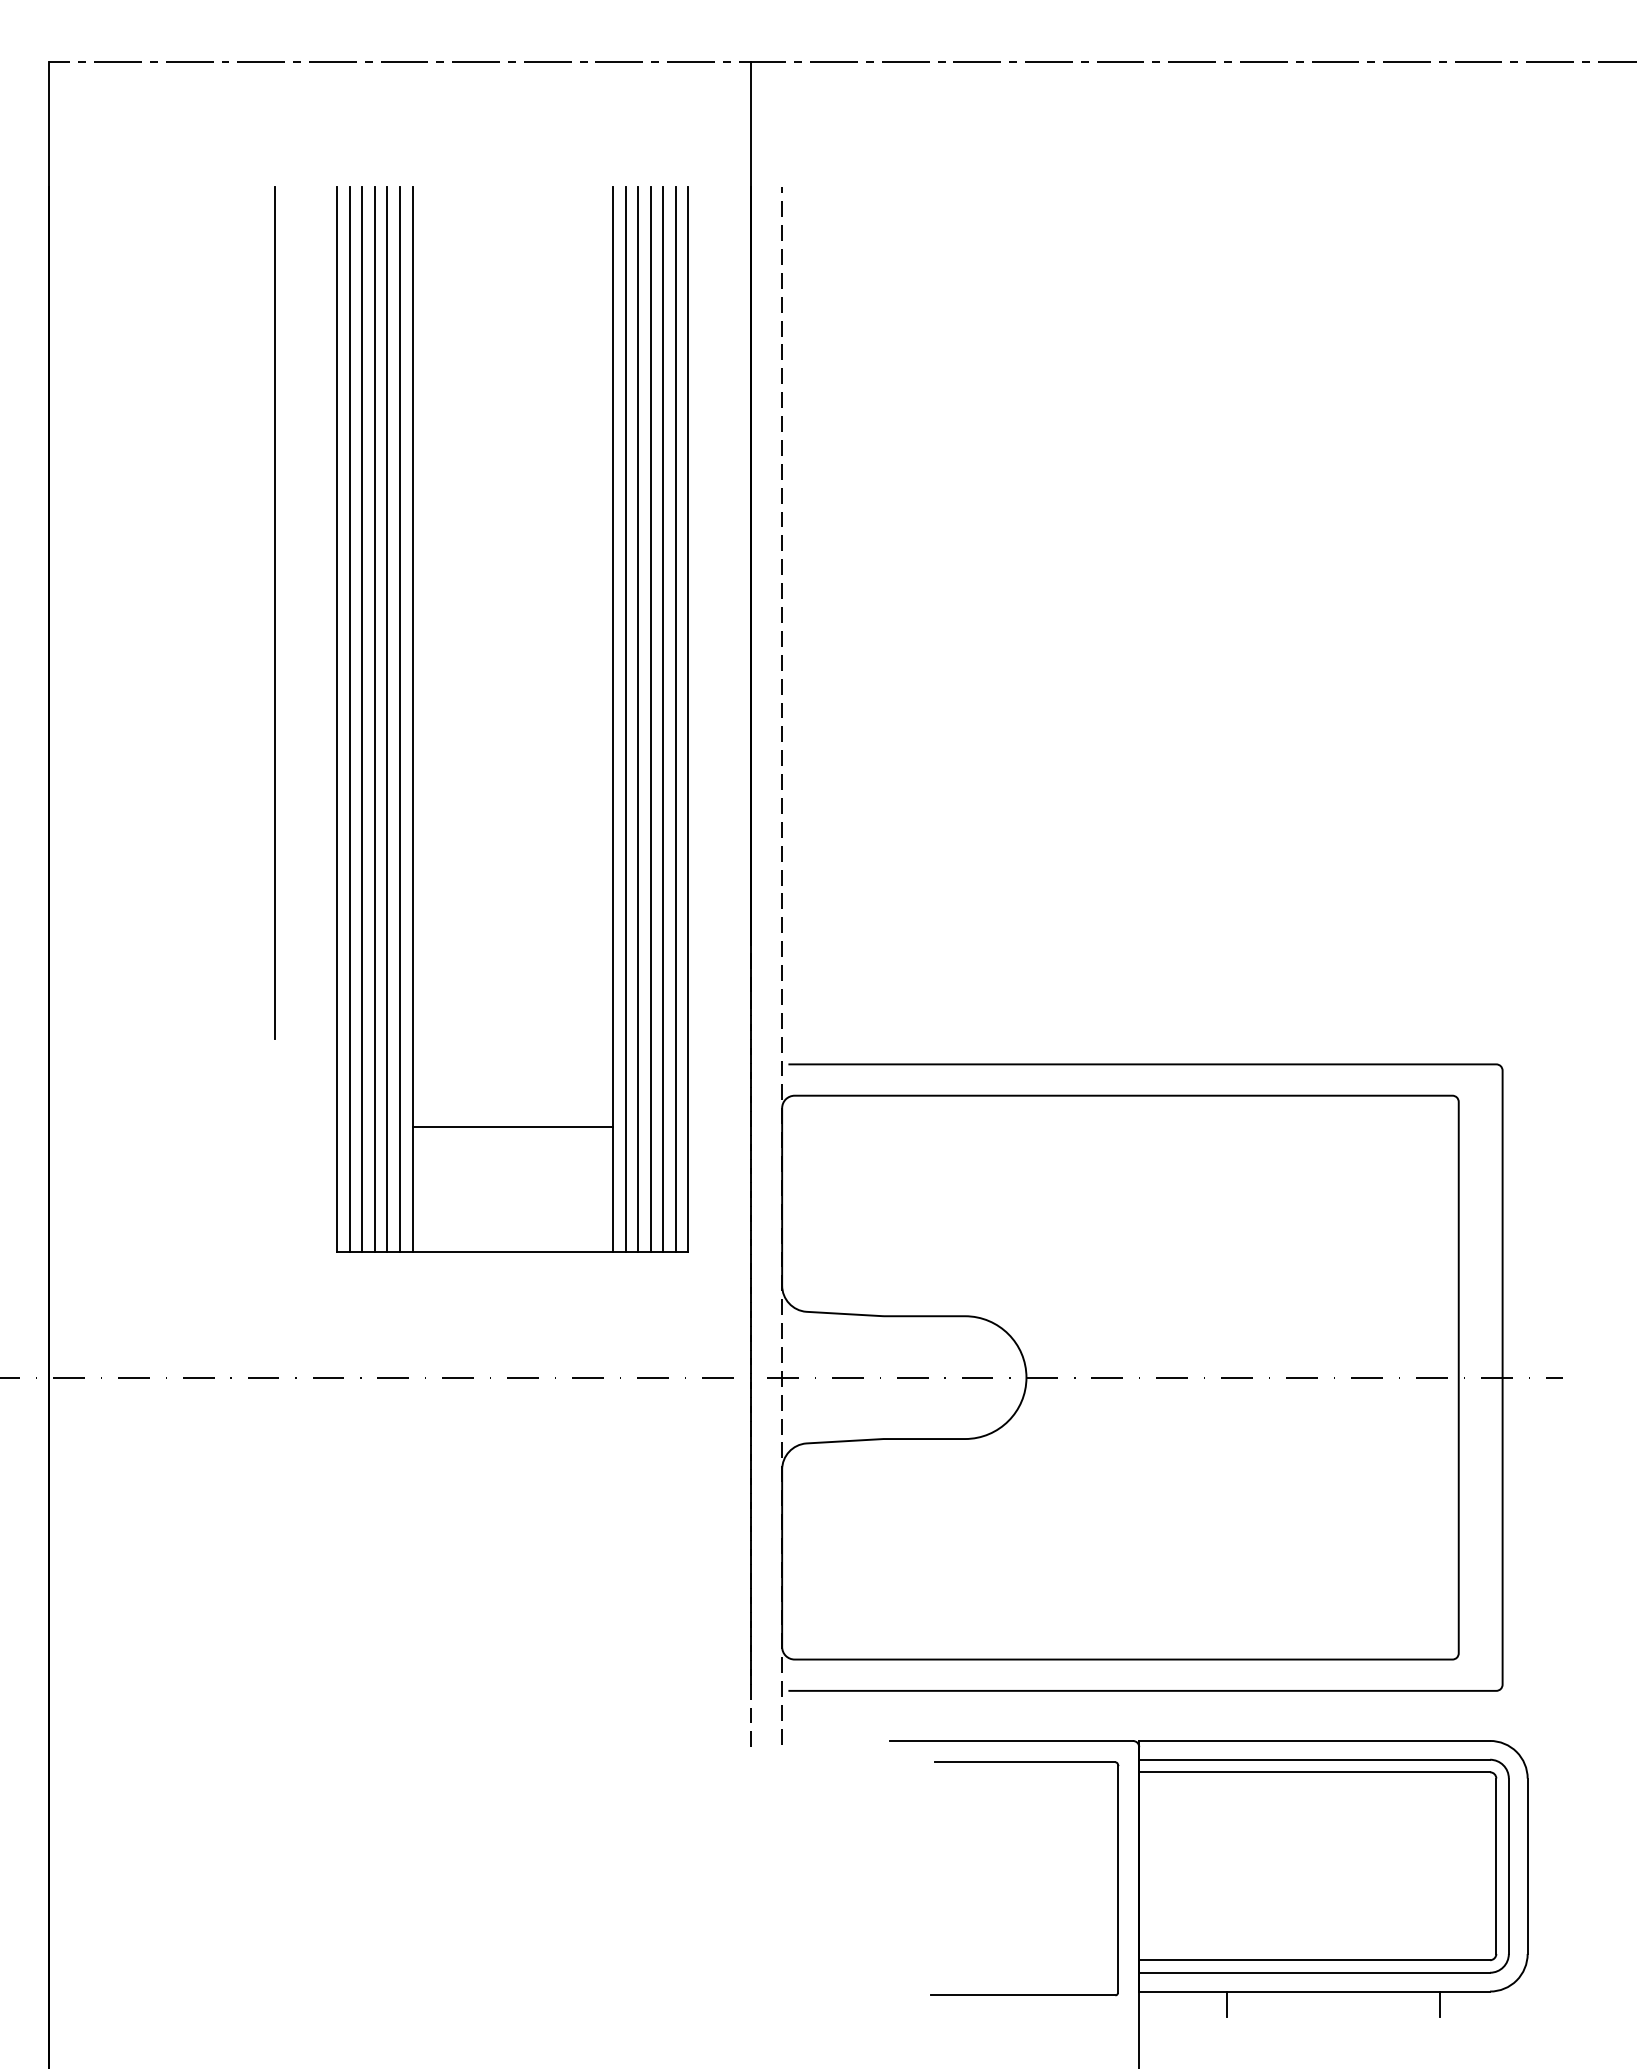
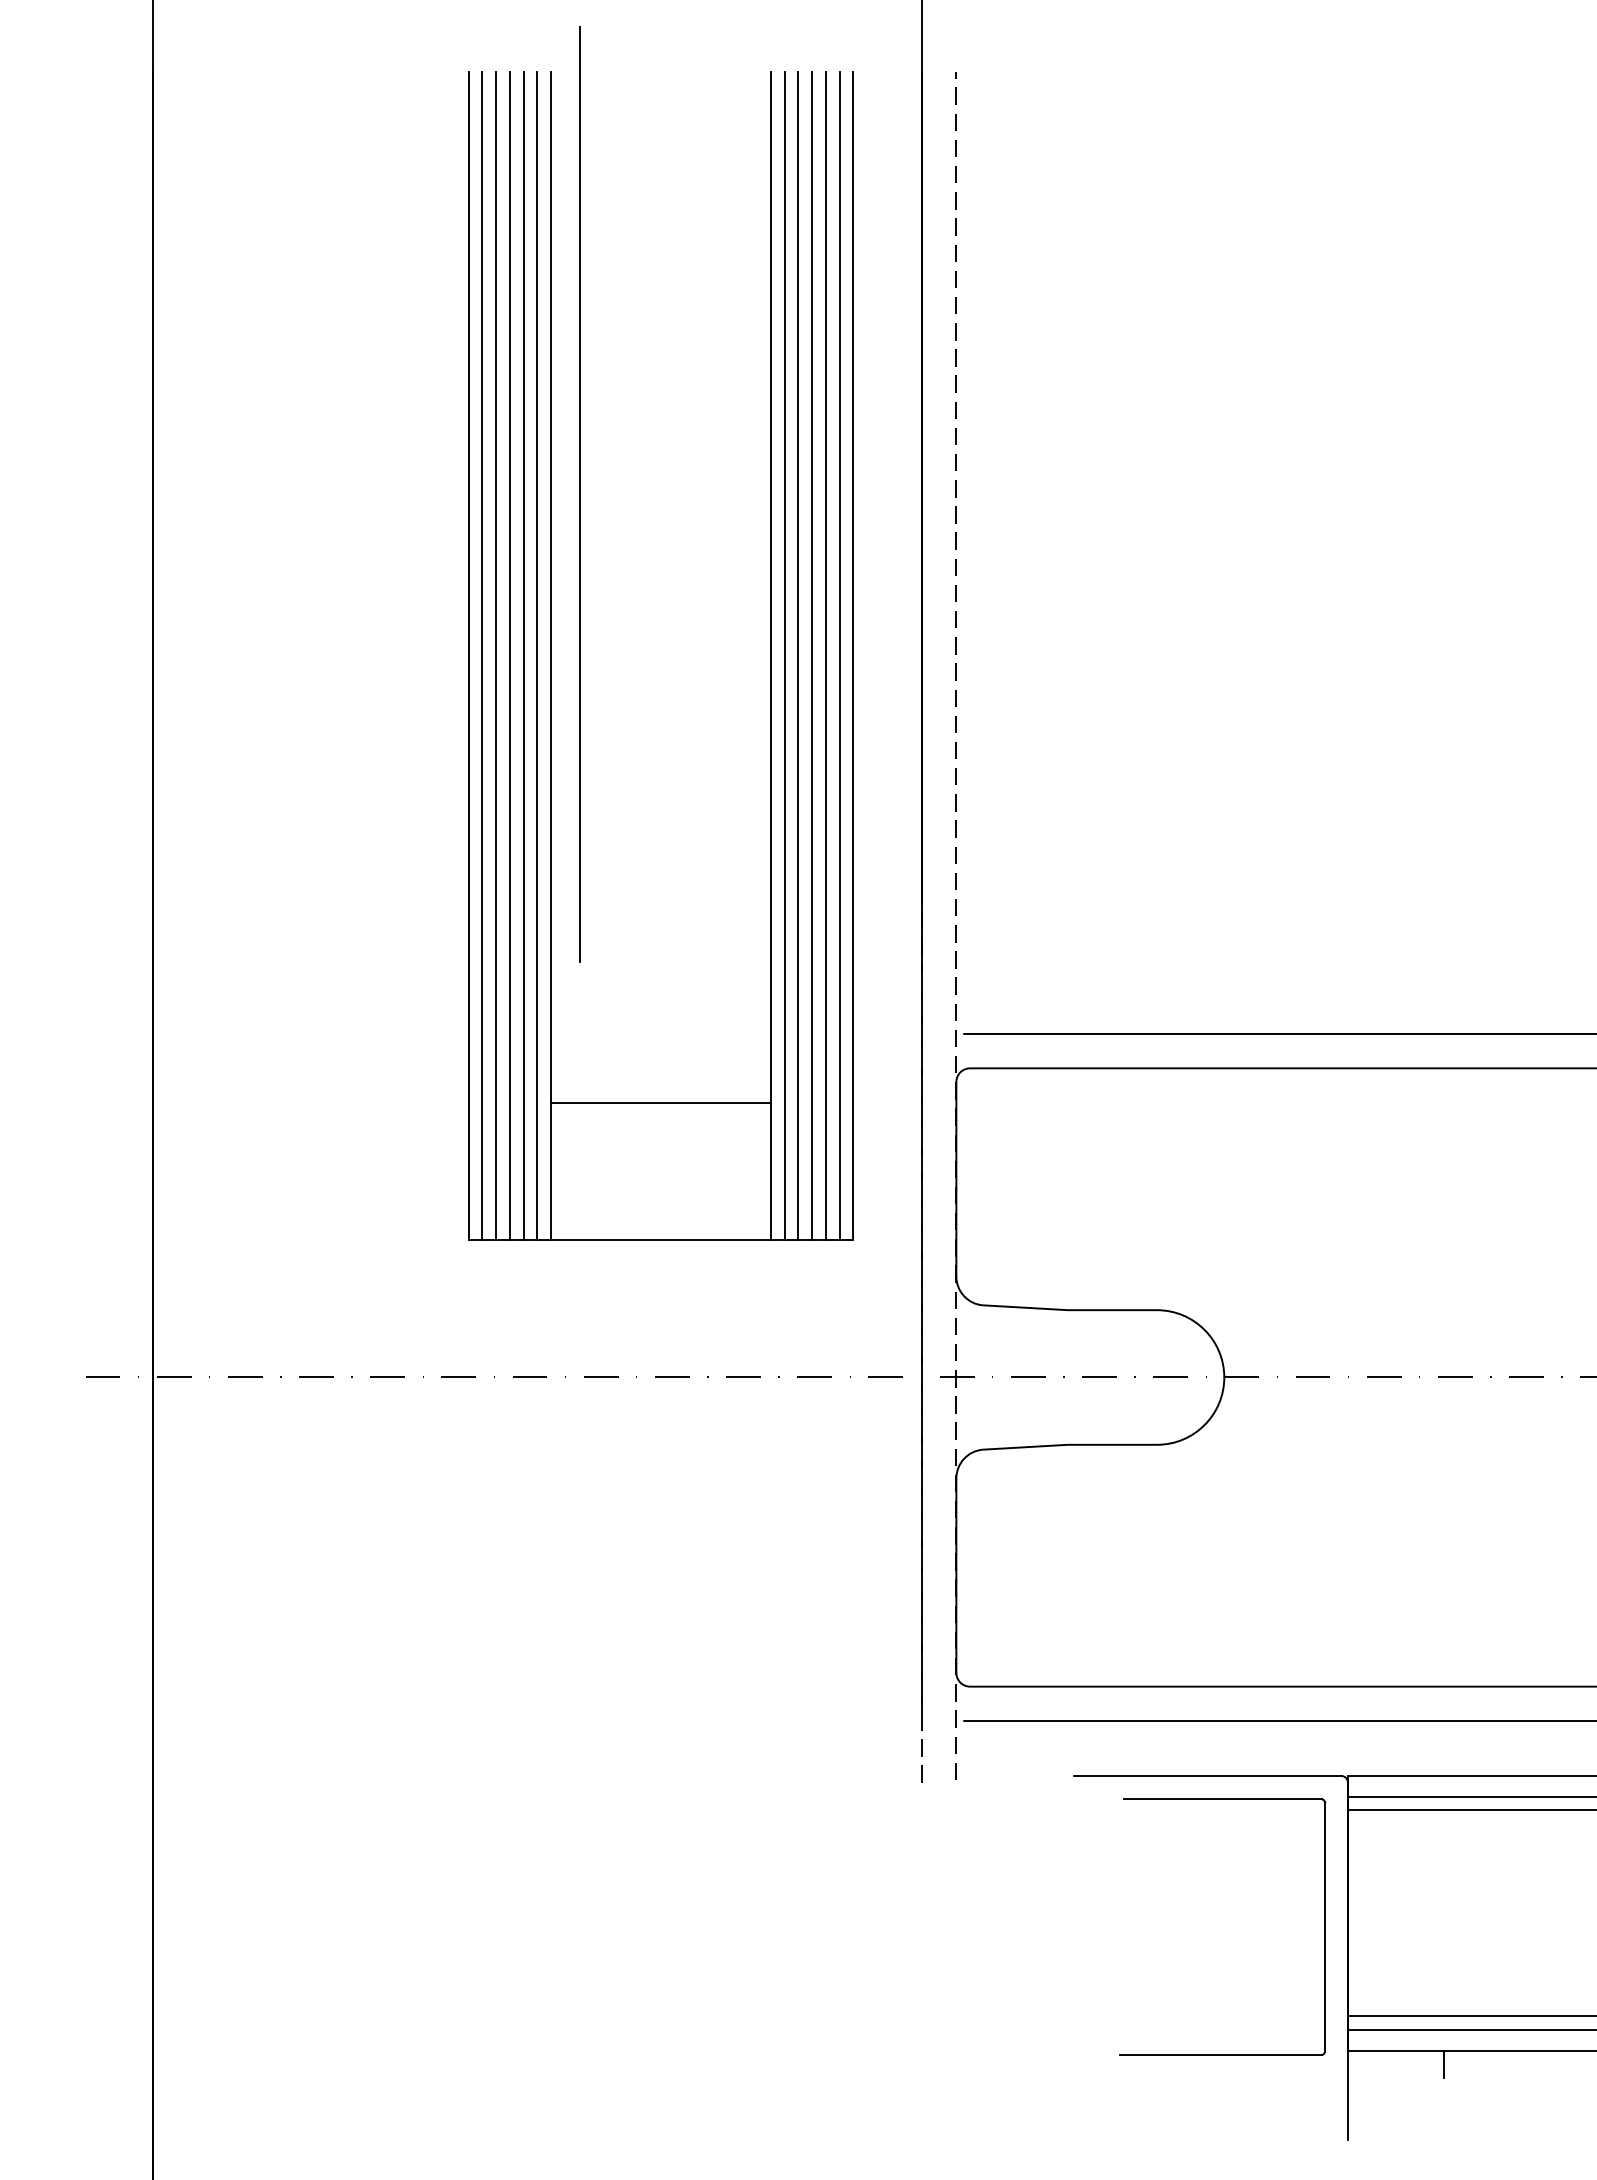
line: (274, 612) -> (579, 493), moved

